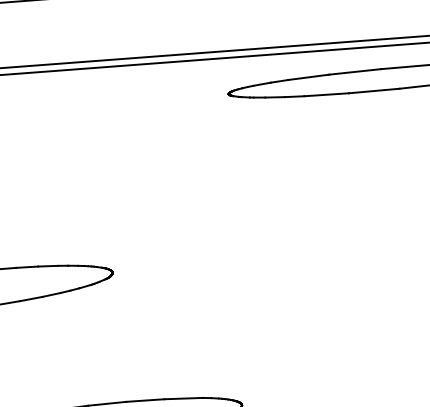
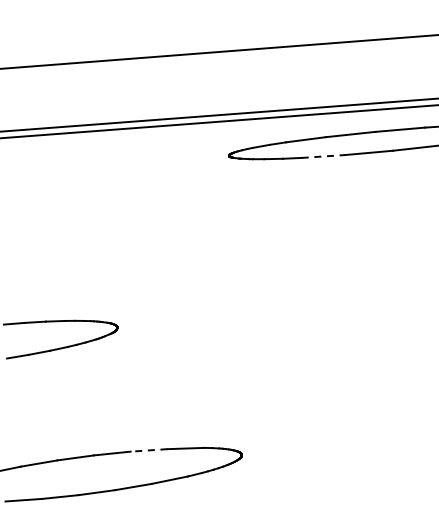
line: (326, 94) -> (323, 156), solid -> dashed
line: (144, 400) -> (148, 450), solid -> dashed

